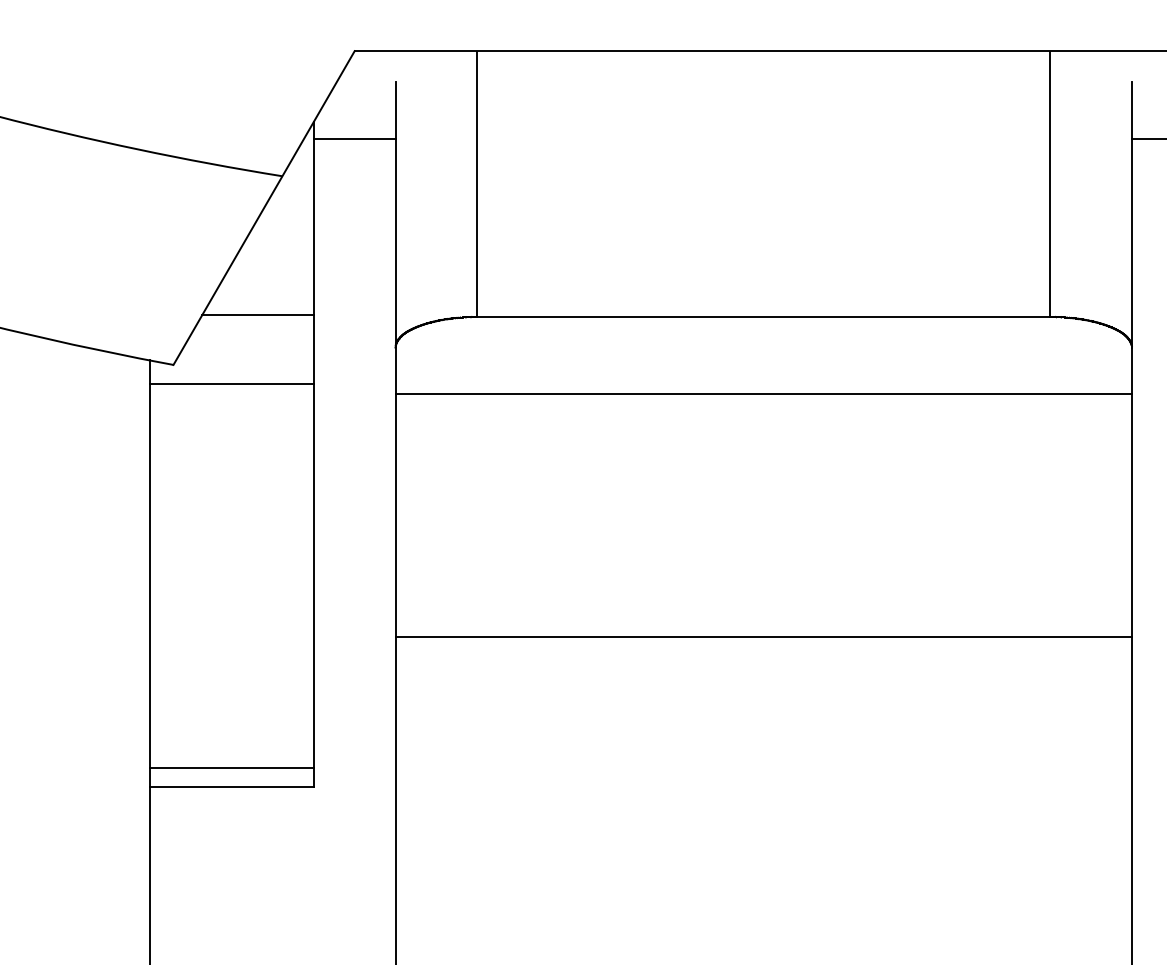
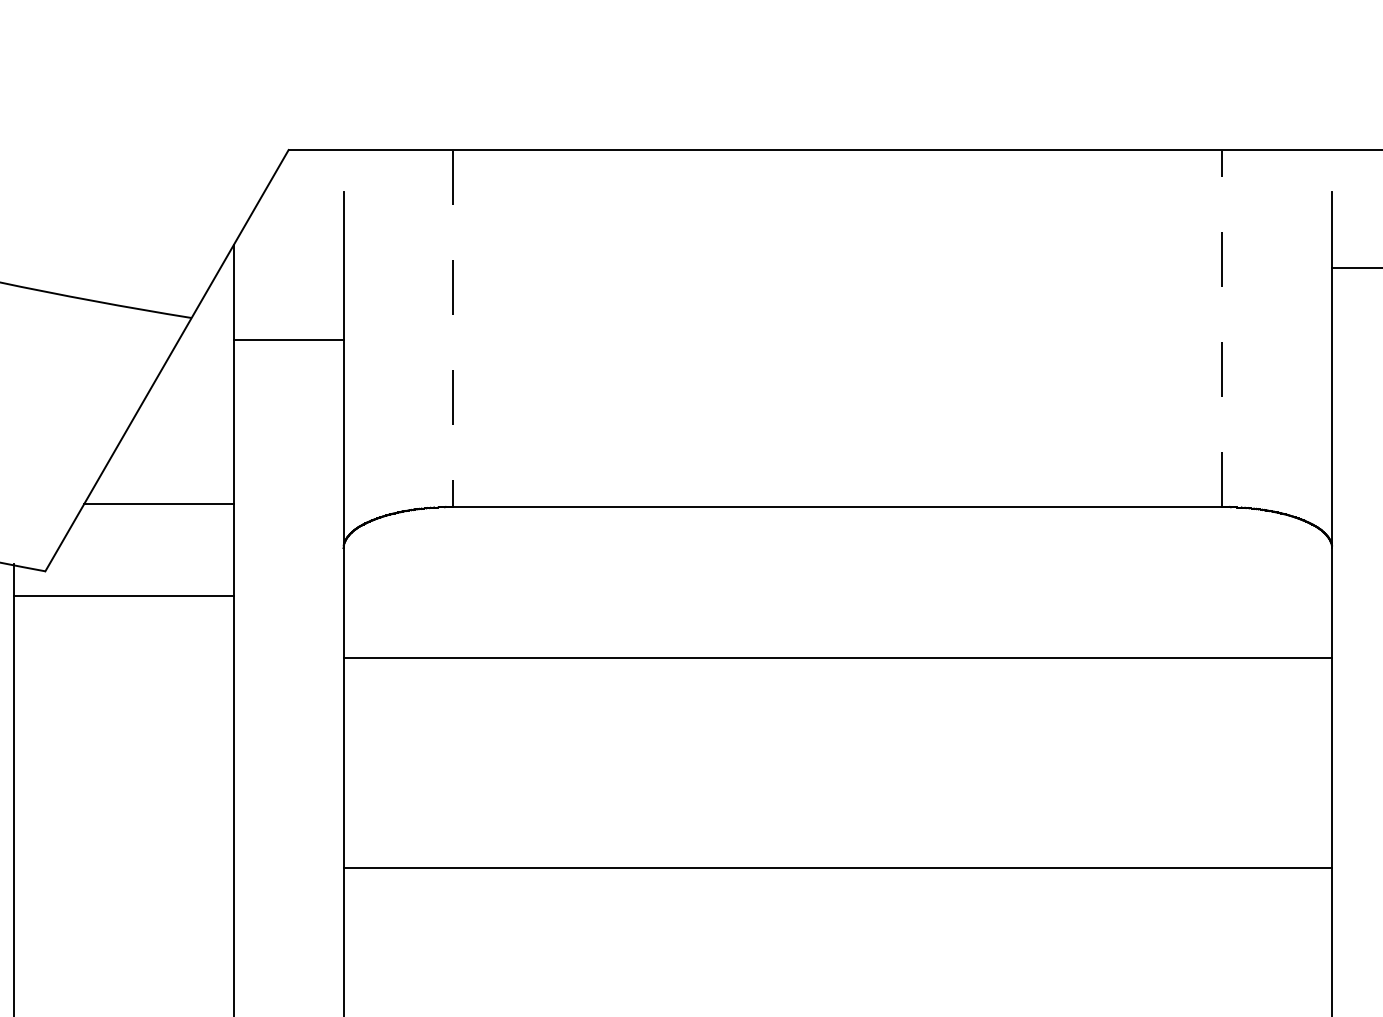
line: (354, 138) -> (288, 339), moved
line: (477, 184) -> (453, 329), solid -> dashed
line: (1050, 184) -> (1222, 329), solid -> dashed
line: (763, 393) -> (837, 658), moved
line: (763, 637) -> (837, 868), moved

